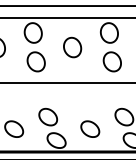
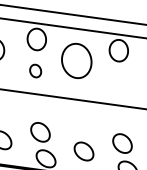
part: (72, 47) -> (76, 60), size x1.6
part: (35, 61) -> (35, 70), size x0.6
part: (111, 61) -> (116, 81), removed

